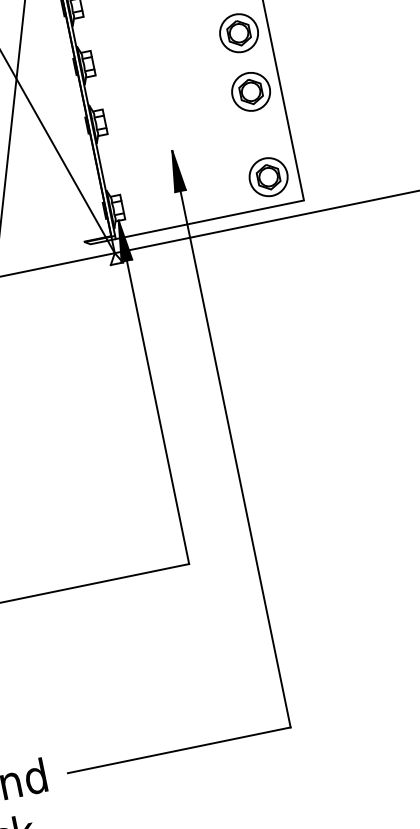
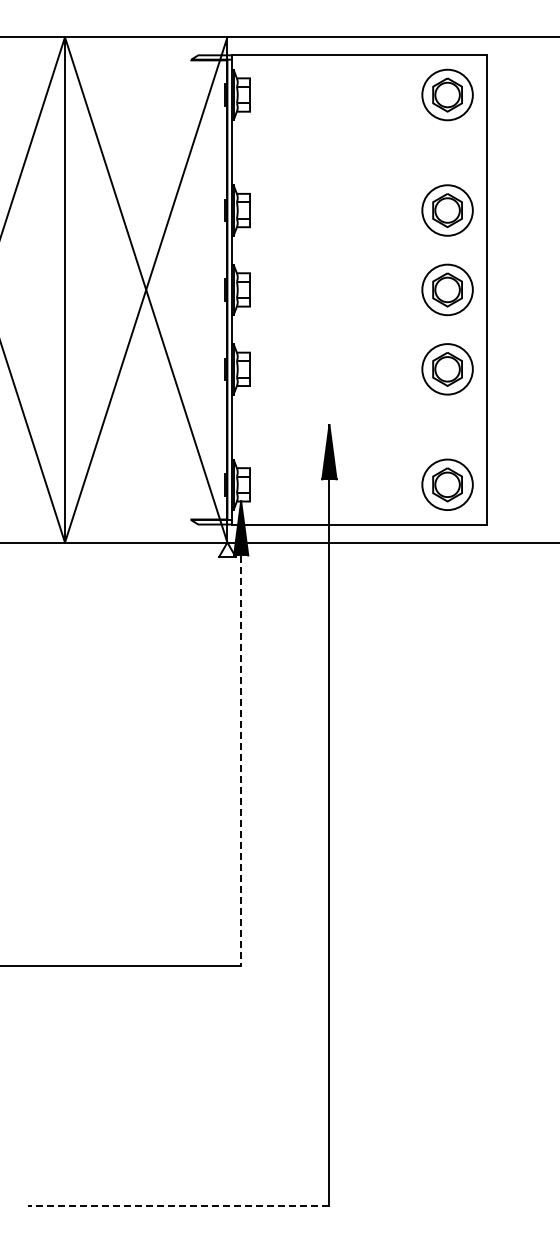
line: (154, 392) -> (241, 734), solid -> dashed
line: (179, 750) -> (178, 1205), solid -> dashed

